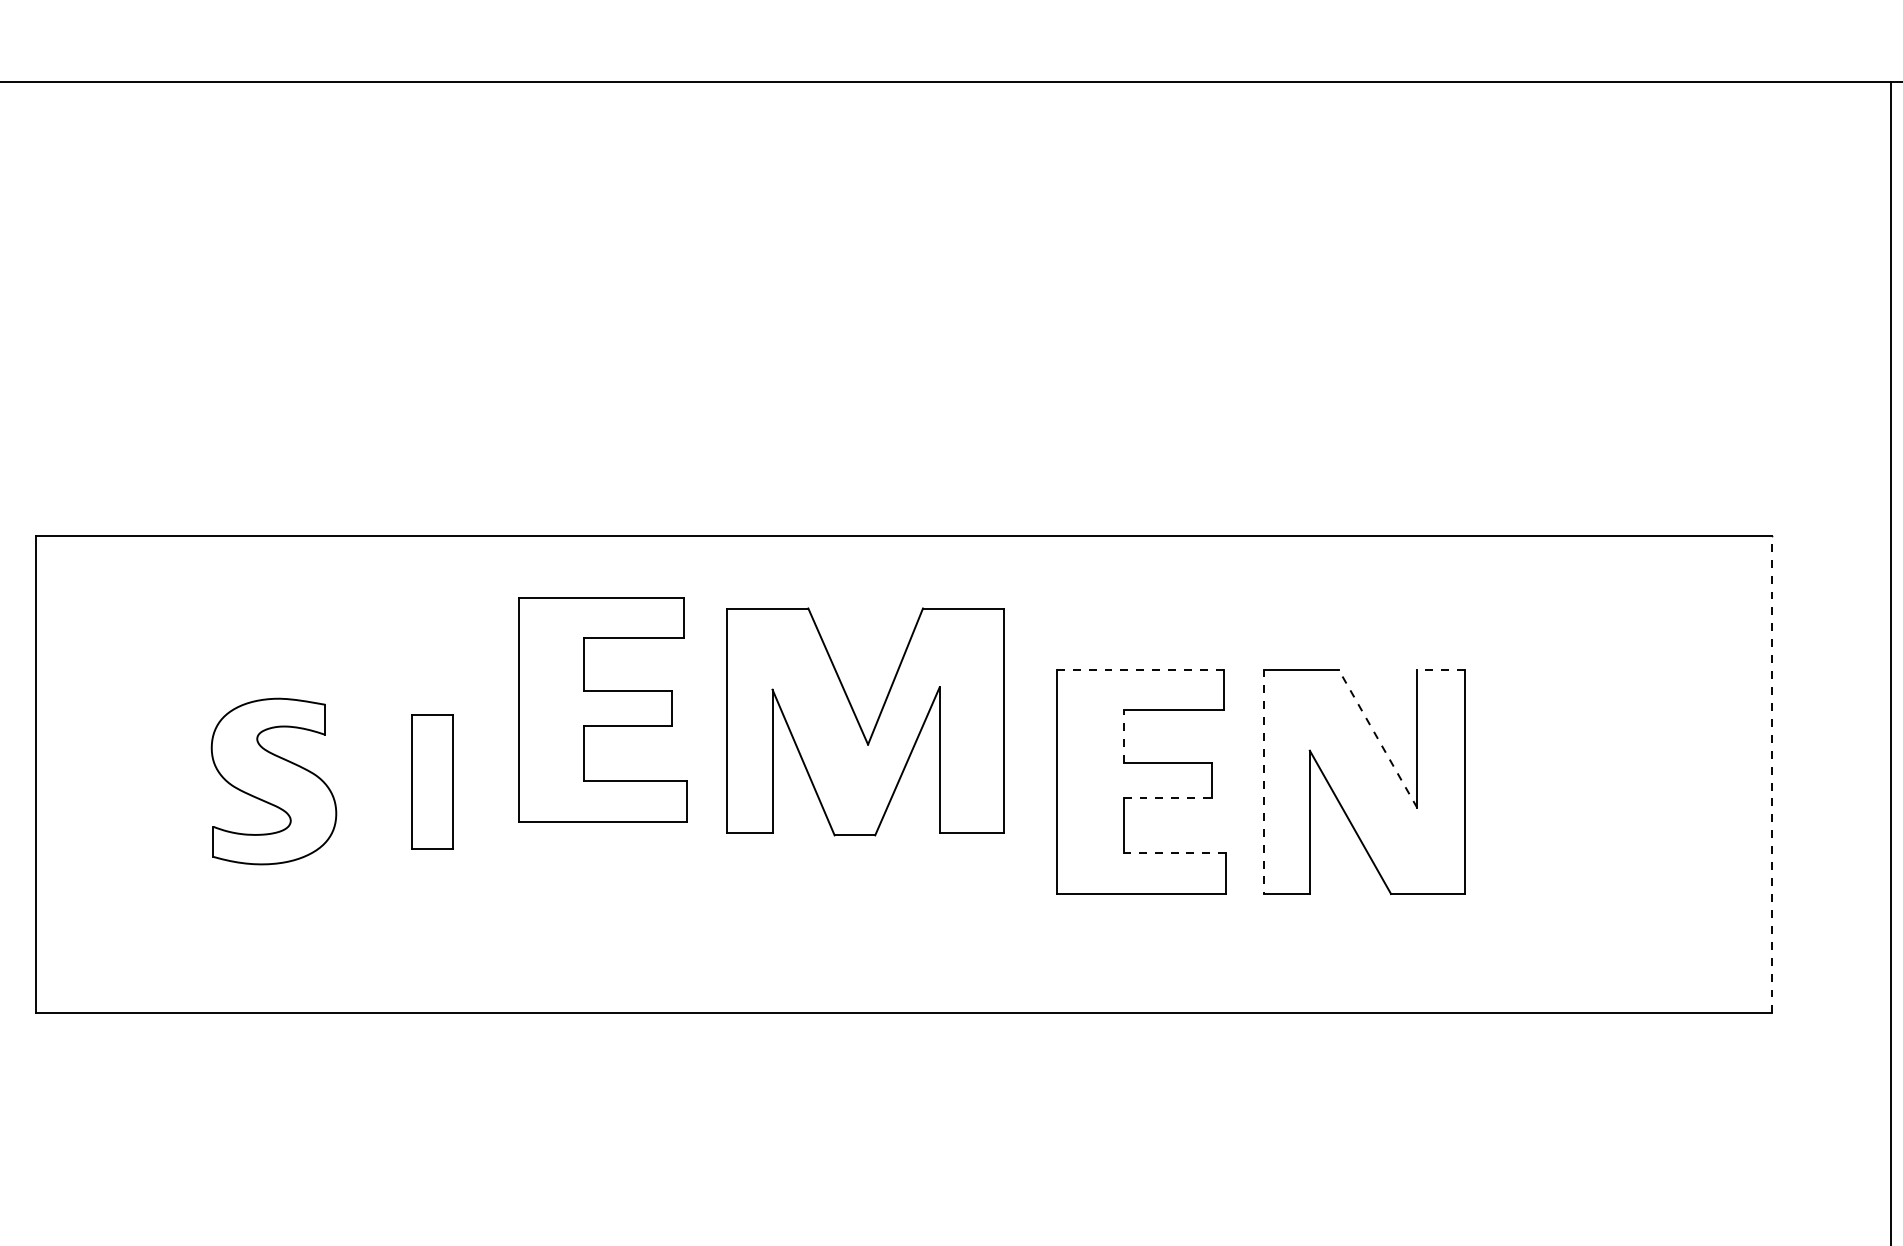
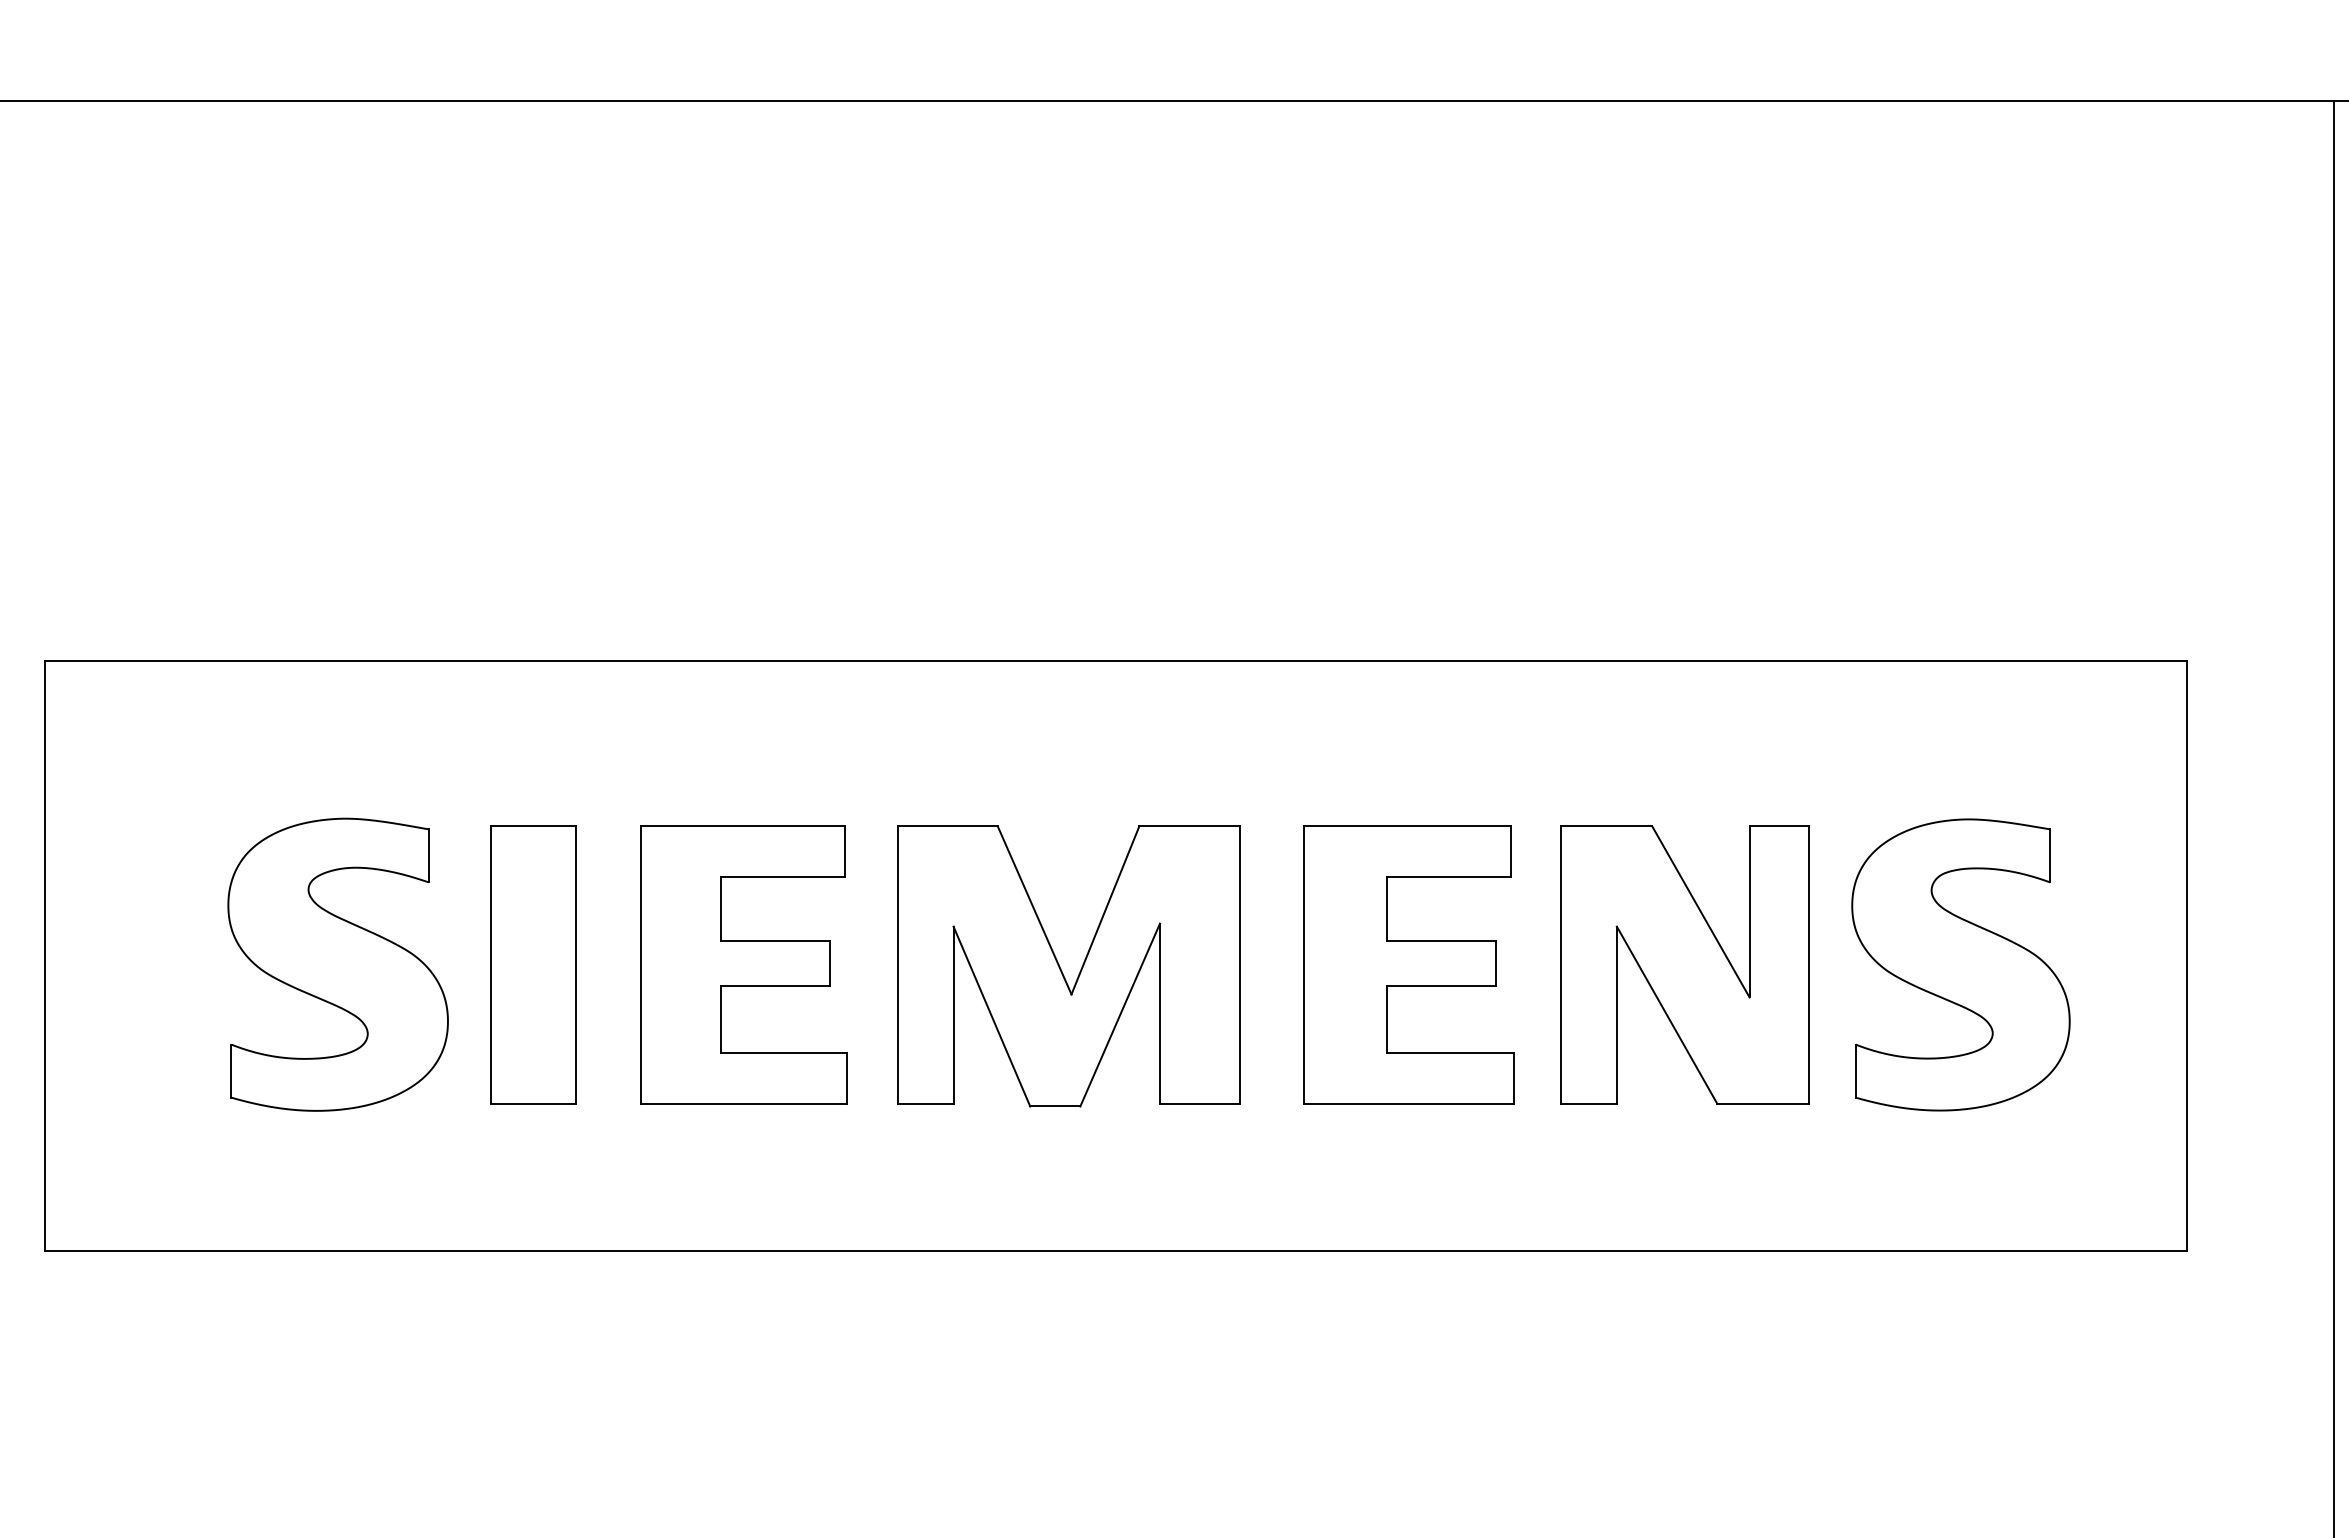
line: (1140, 669) -> (1407, 826), dashed -> solid
line: (1441, 669) -> (1779, 826), dashed -> solid
part: (602, 709) -> (743, 964), moved
part: (865, 721) -> (1068, 965), moved
line: (1123, 735) -> (1386, 907), dashed -> solid
line: (1377, 738) -> (1700, 911), dashed -> solid
line: (1771, 774) -> (2186, 956), dashed -> solid
part: (273, 781) -> (337, 964), size x1.43
part: (432, 781) -> (533, 964), size x1.67
part: (1588, 781) -> (1960, 964), added
line: (1264, 782) -> (1560, 965), dashed -> solid
line: (1168, 798) -> (1442, 985), dashed -> solid
line: (1174, 853) -> (1449, 1053), dashed -> solid

